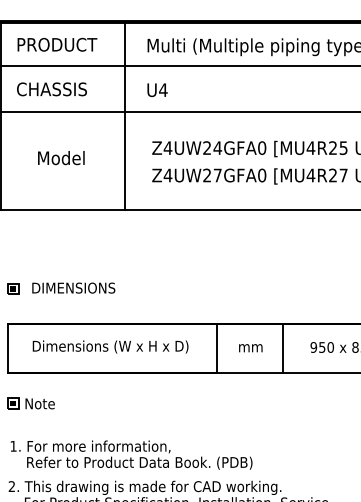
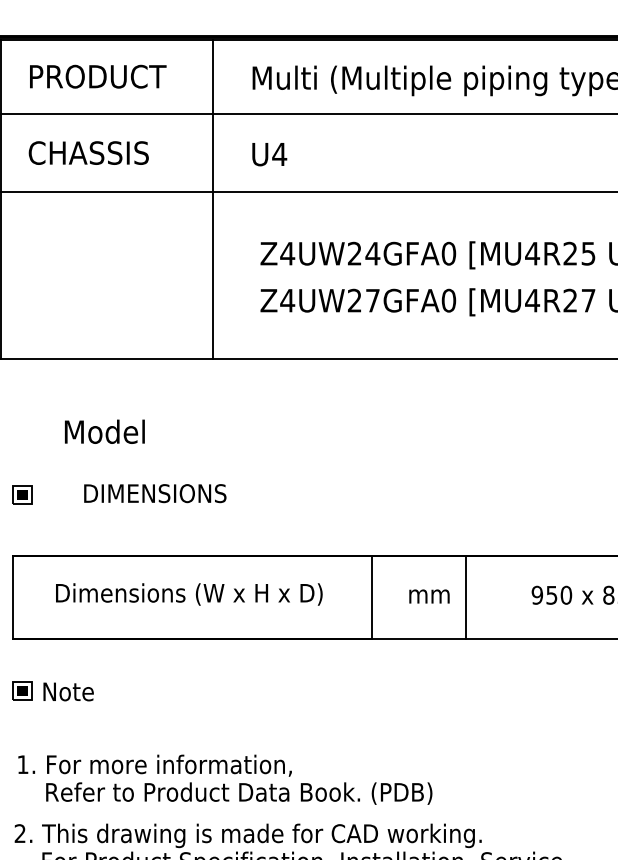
text: (61, 158) -> (105, 432), moved
text: (73, 287) -> (154, 492), moved
line: (283, 348) -> (466, 597), moved

